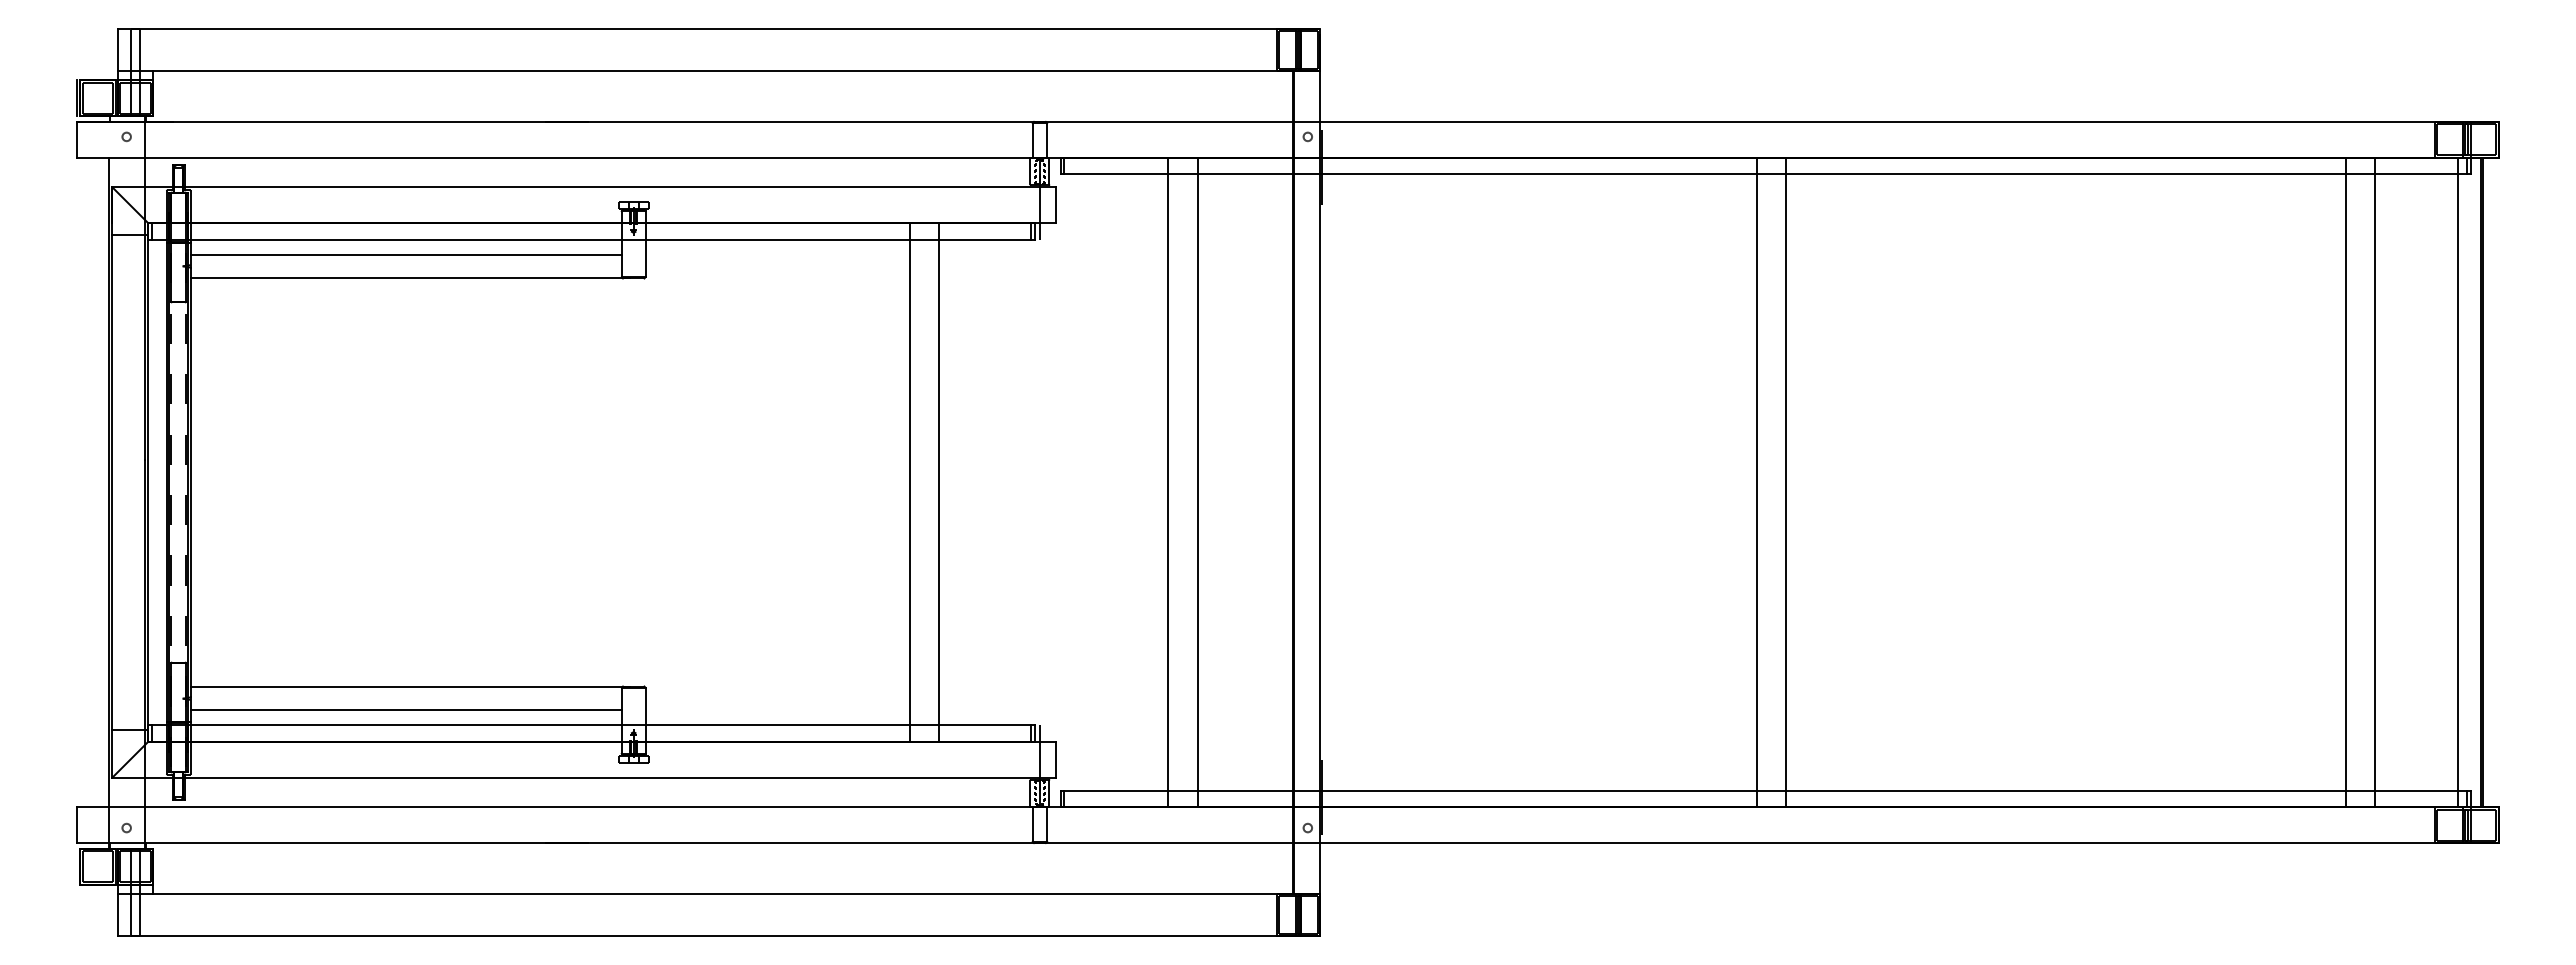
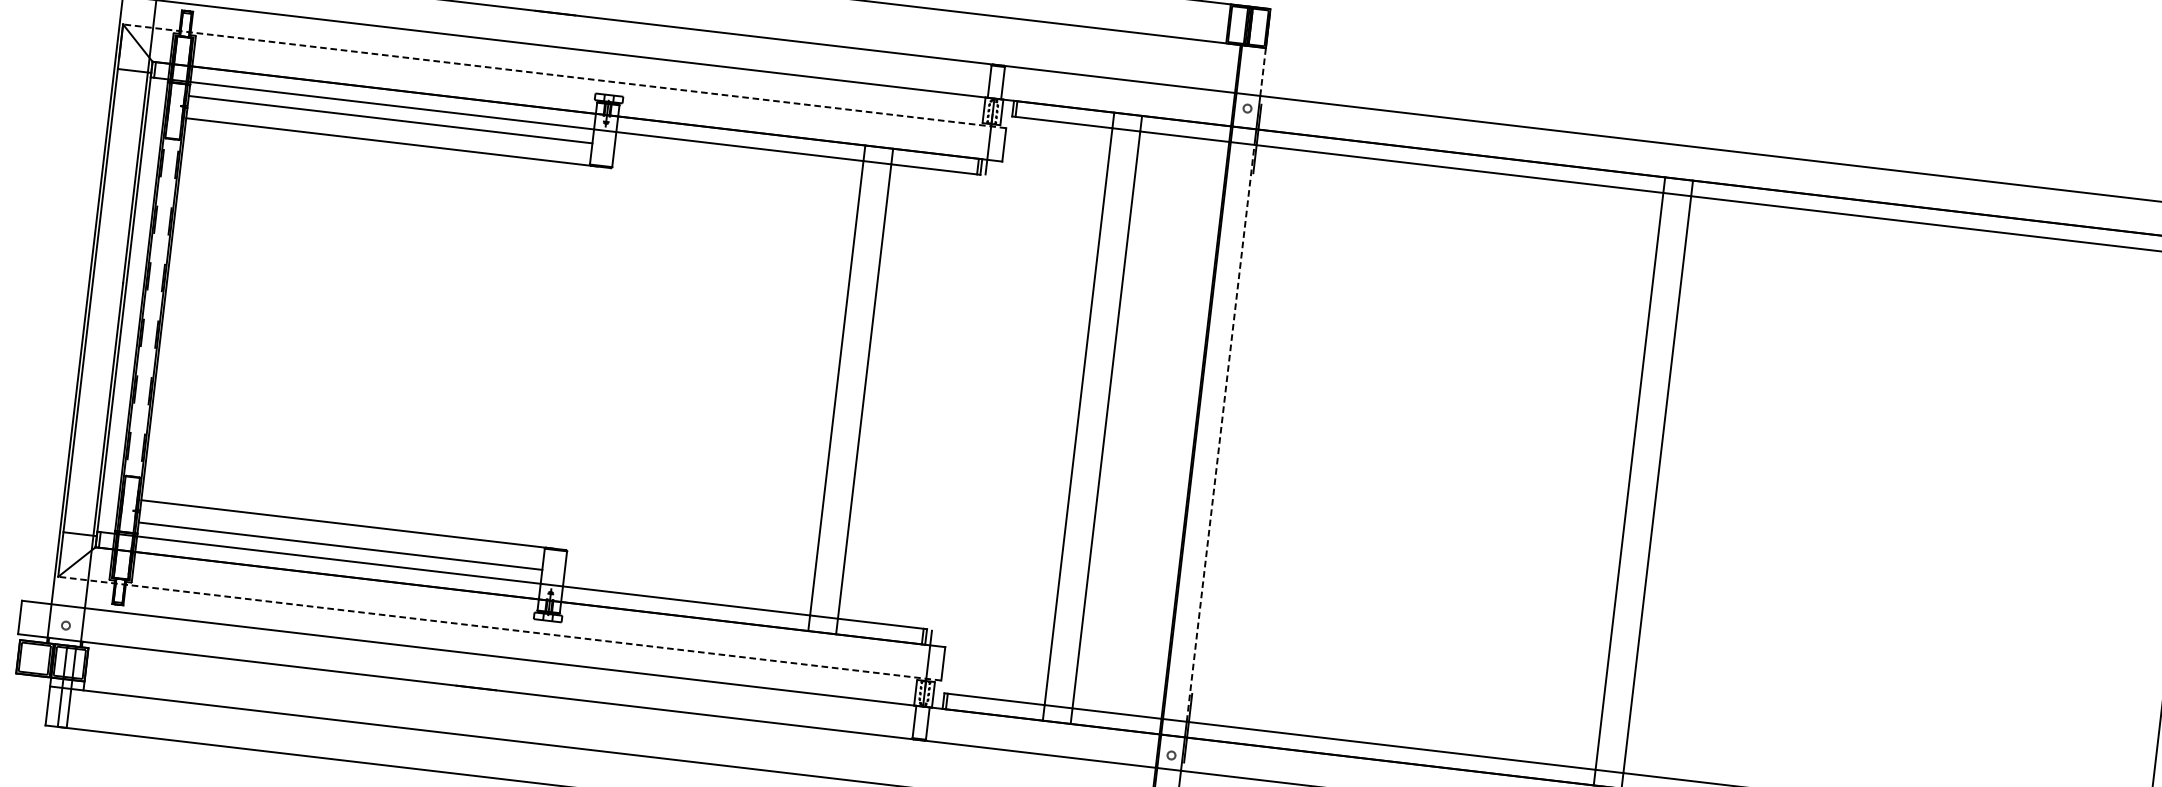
line: (1319, 96) -> (1262, 72), solid -> dashed
line: (584, 187) -> (564, 76), solid -> dashed
line: (1319, 481) -> (1220, 432), solid -> dashed
line: (584, 777) -> (500, 628), solid -> dashed

